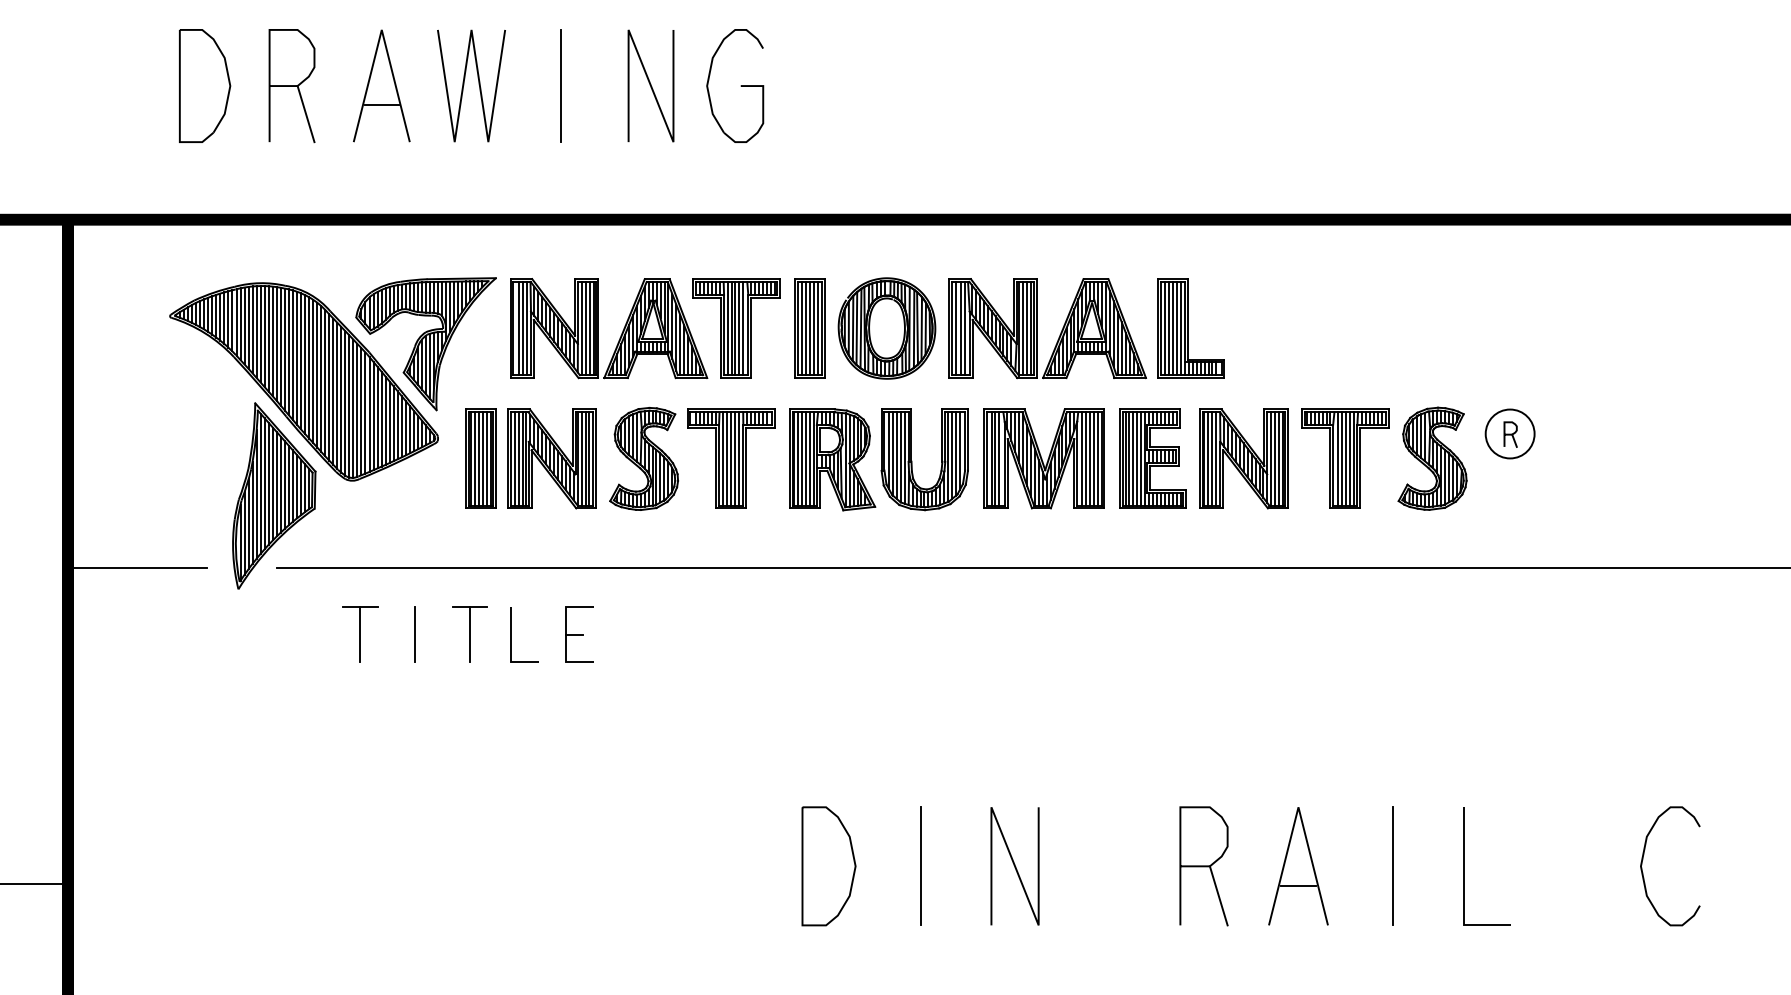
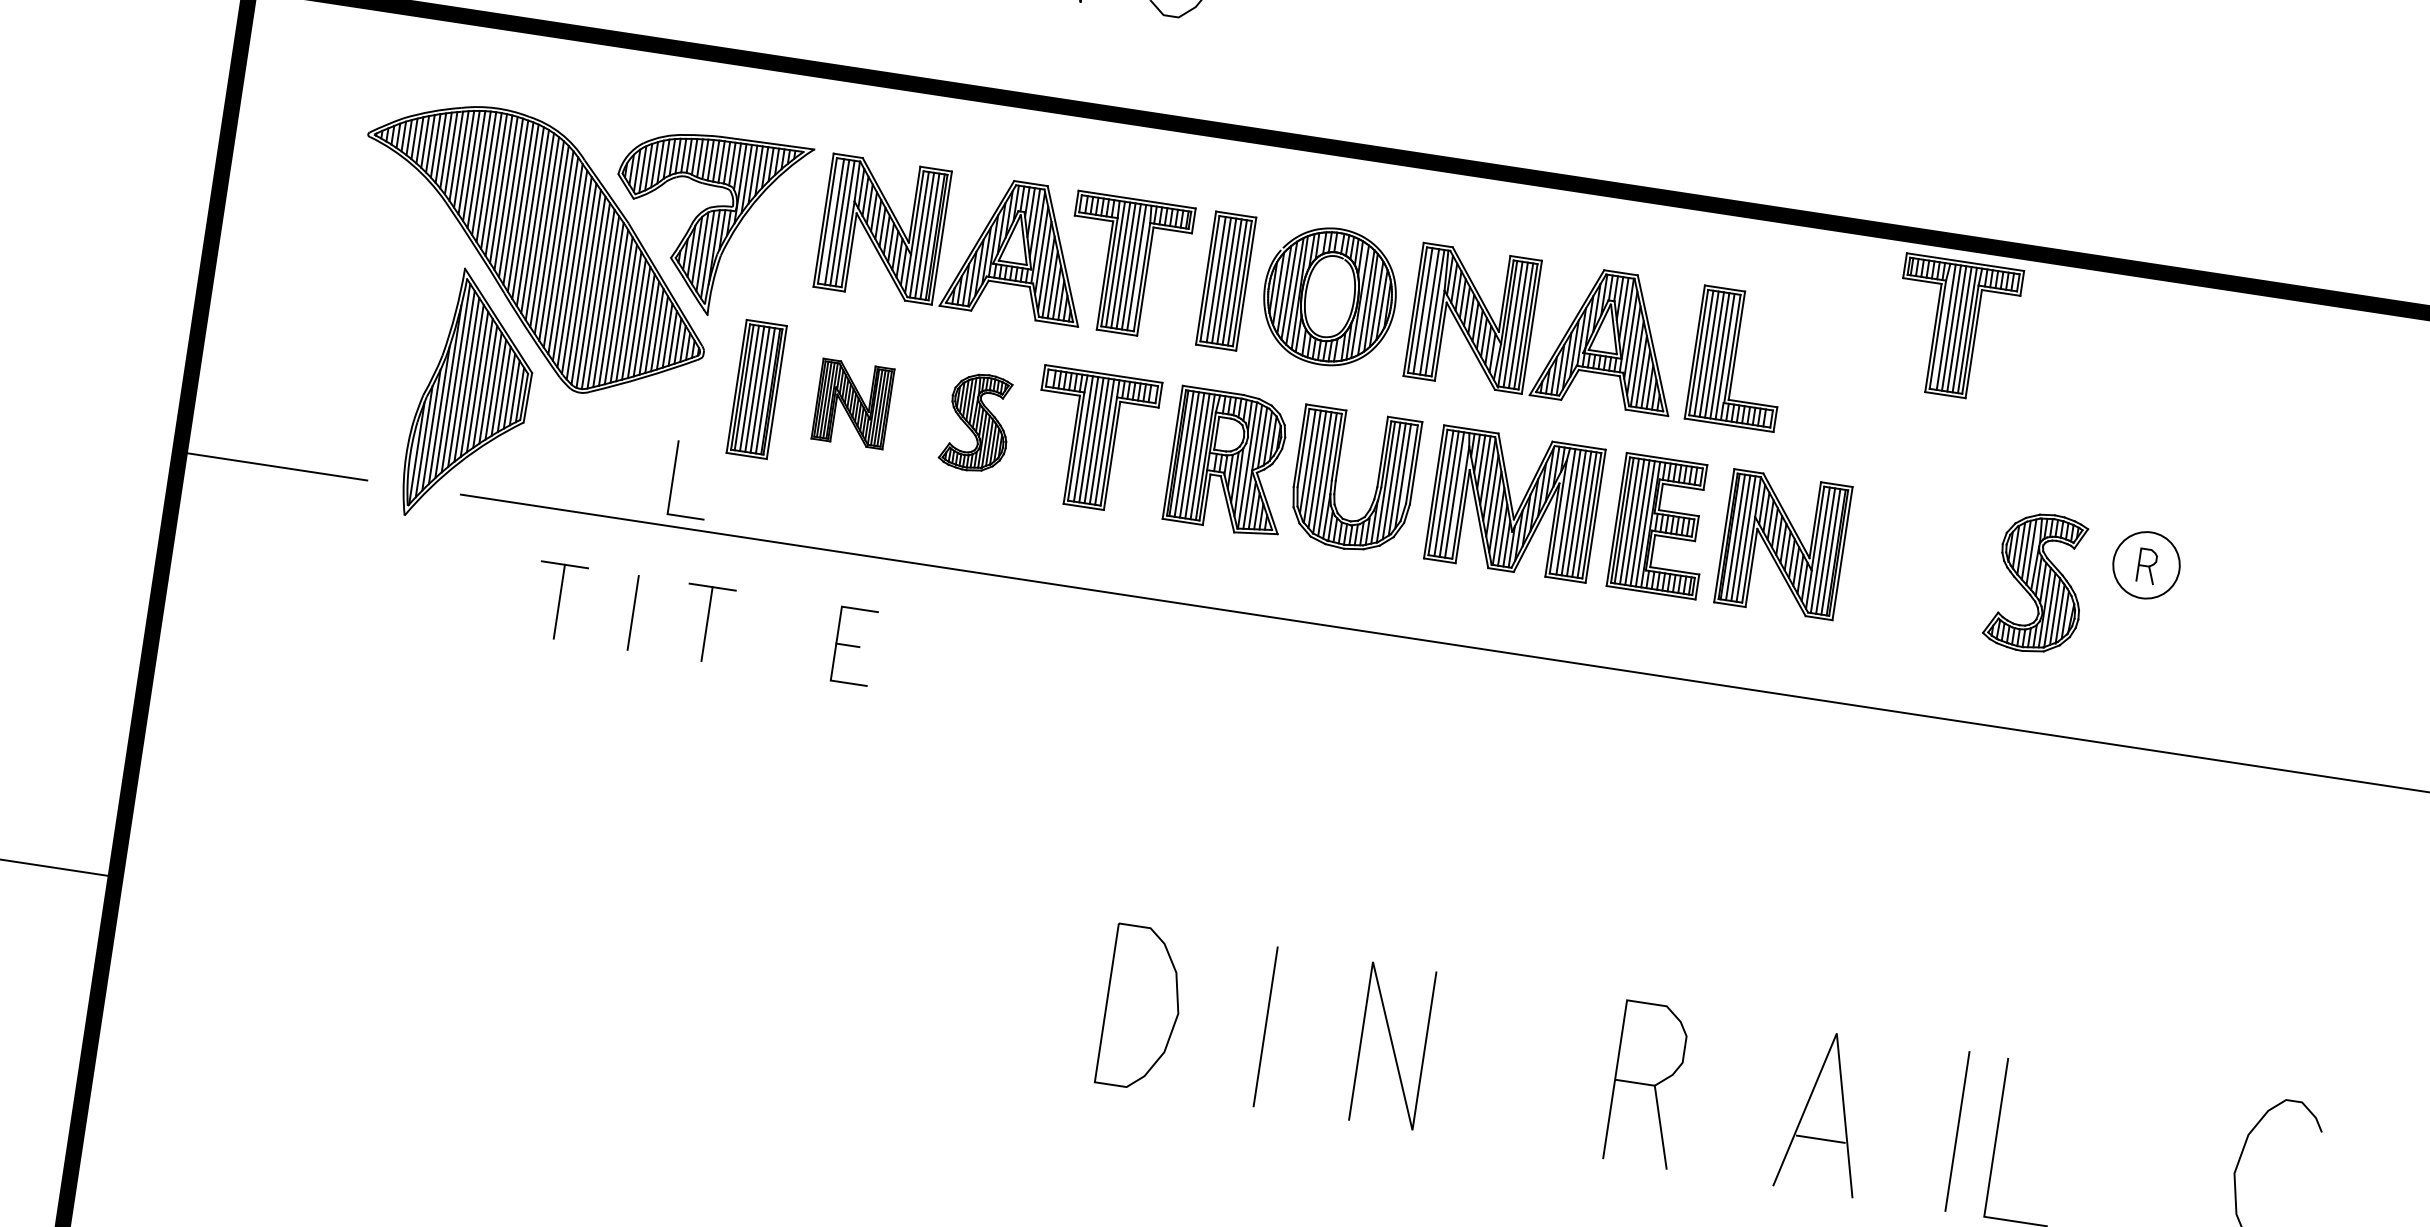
part: (551, 458) -> (852, 403), size x0.6
part: (644, 458) -> (977, 422), size x0.7
part: (1345, 458) -> (1955, 328), moved
line: (511, 634) -> (673, 476), moved
line: (1392, 865) -> (1957, 1130), moved
part: (1298, 866) -> (1824, 1113), moved

